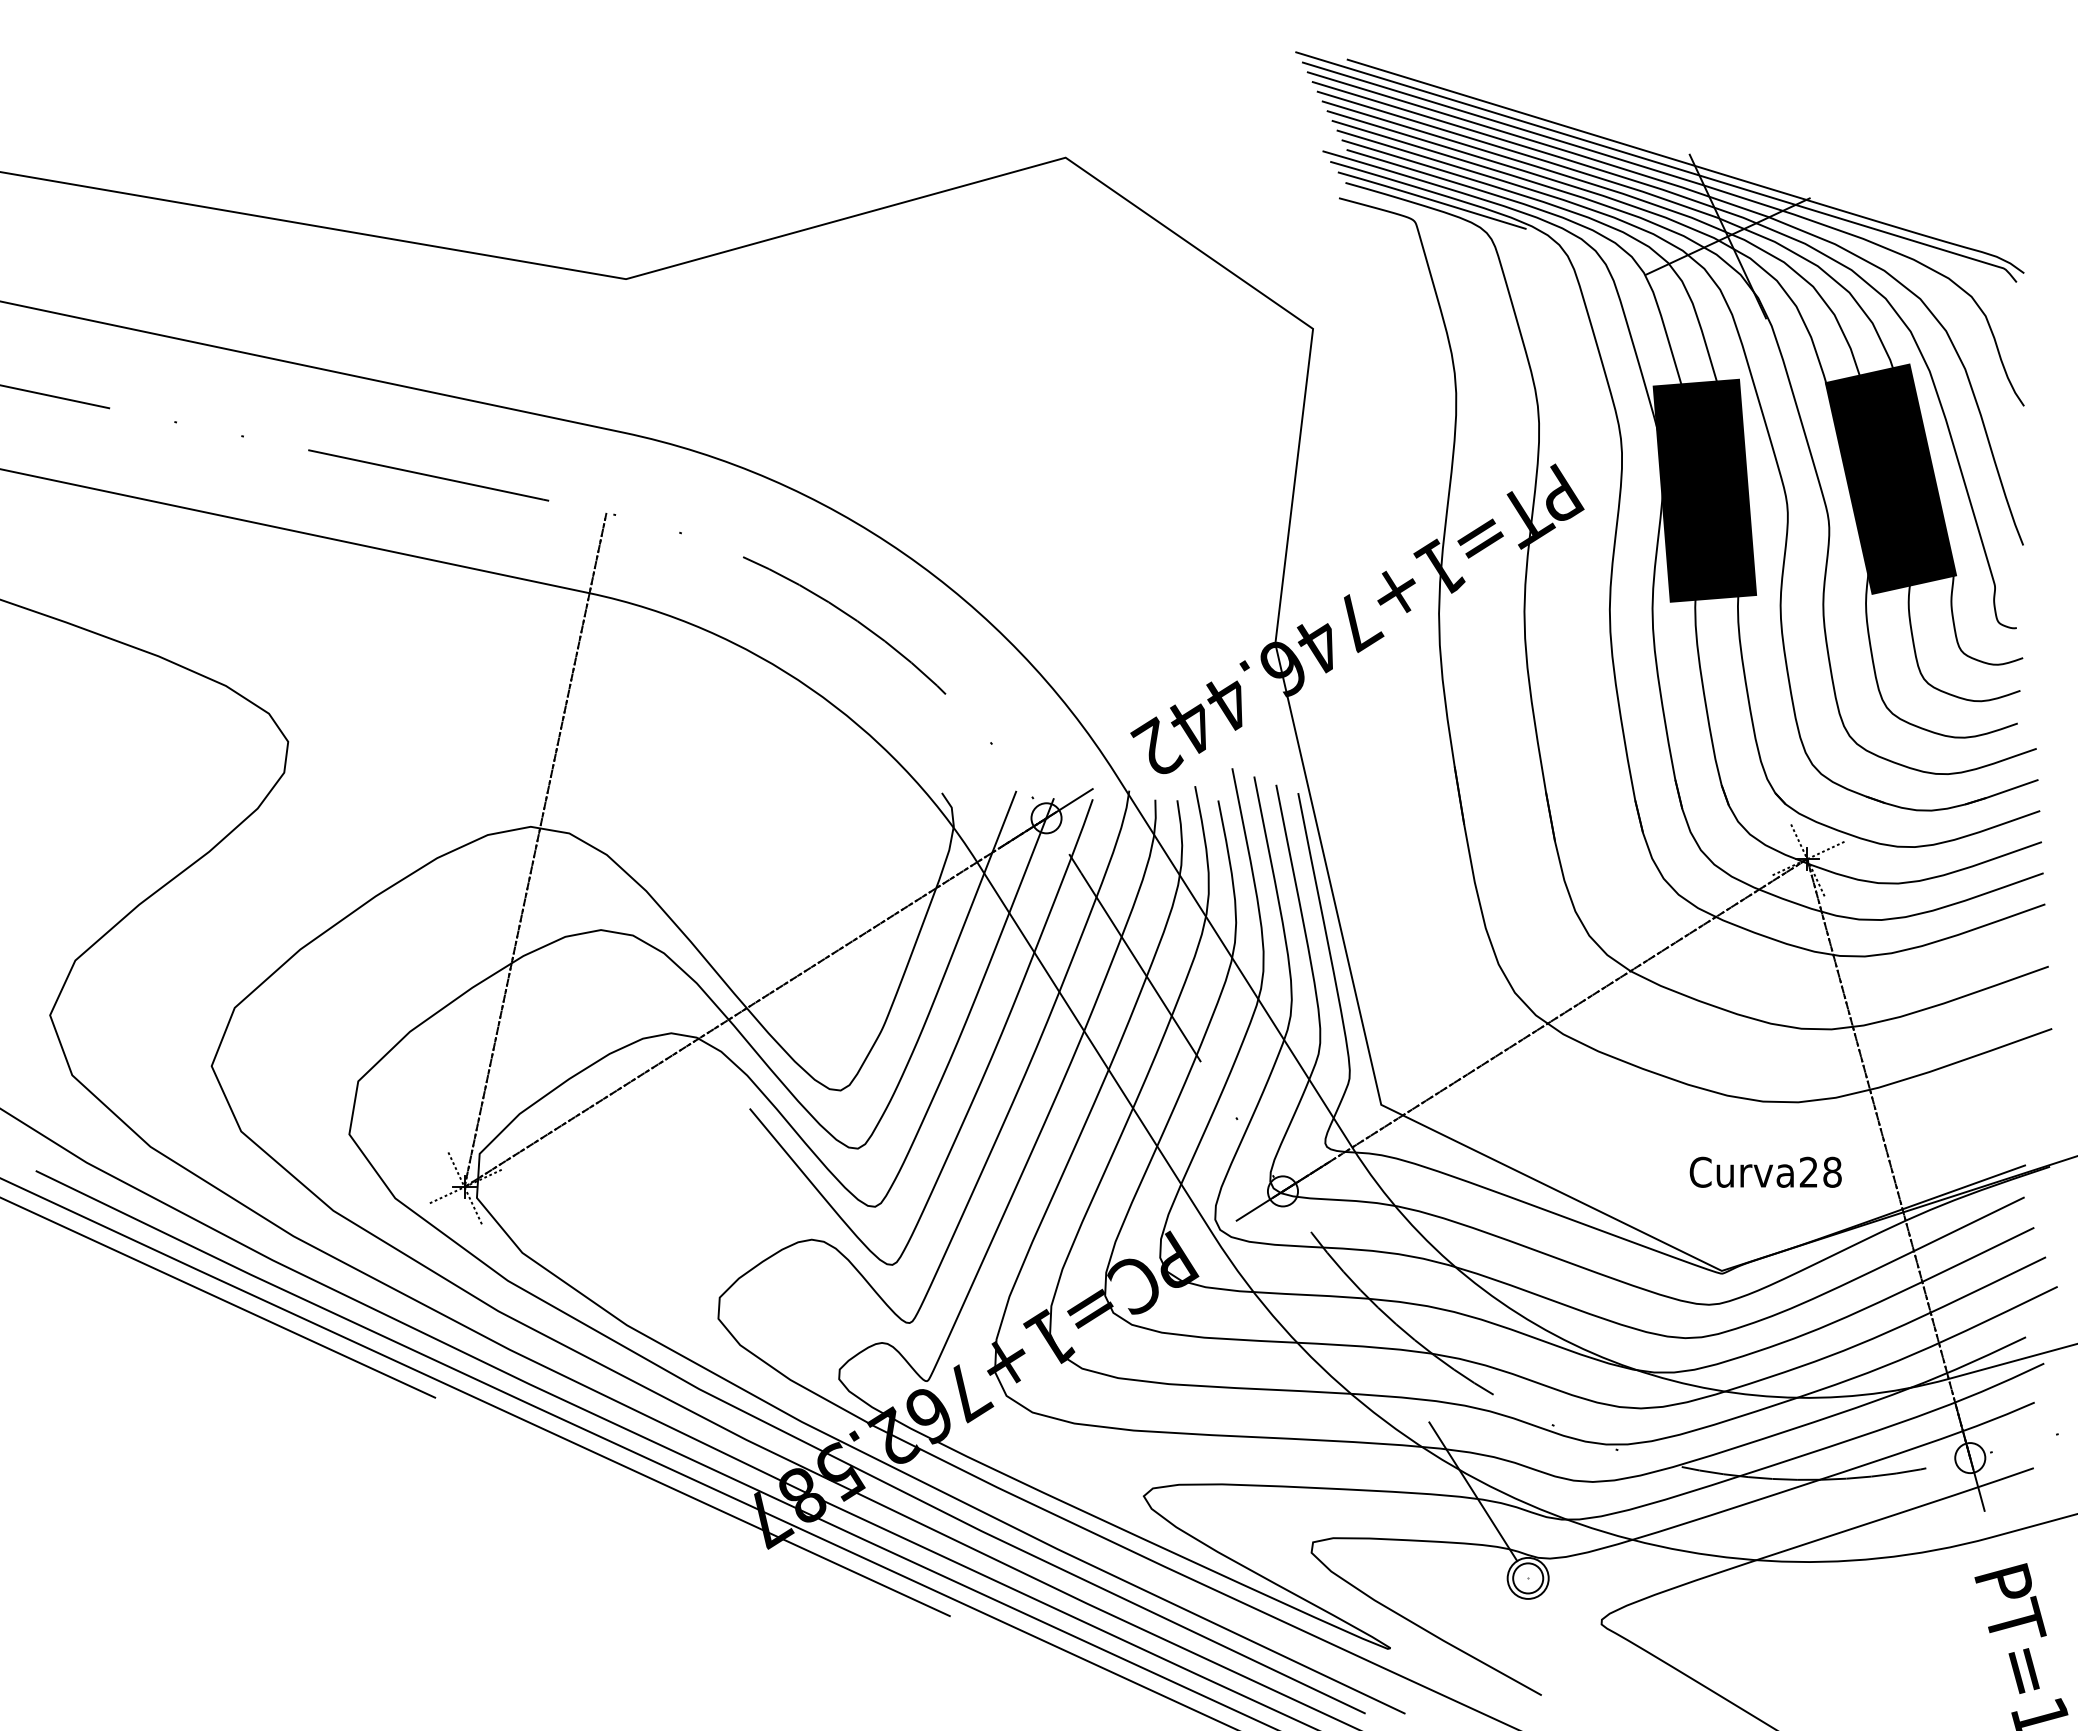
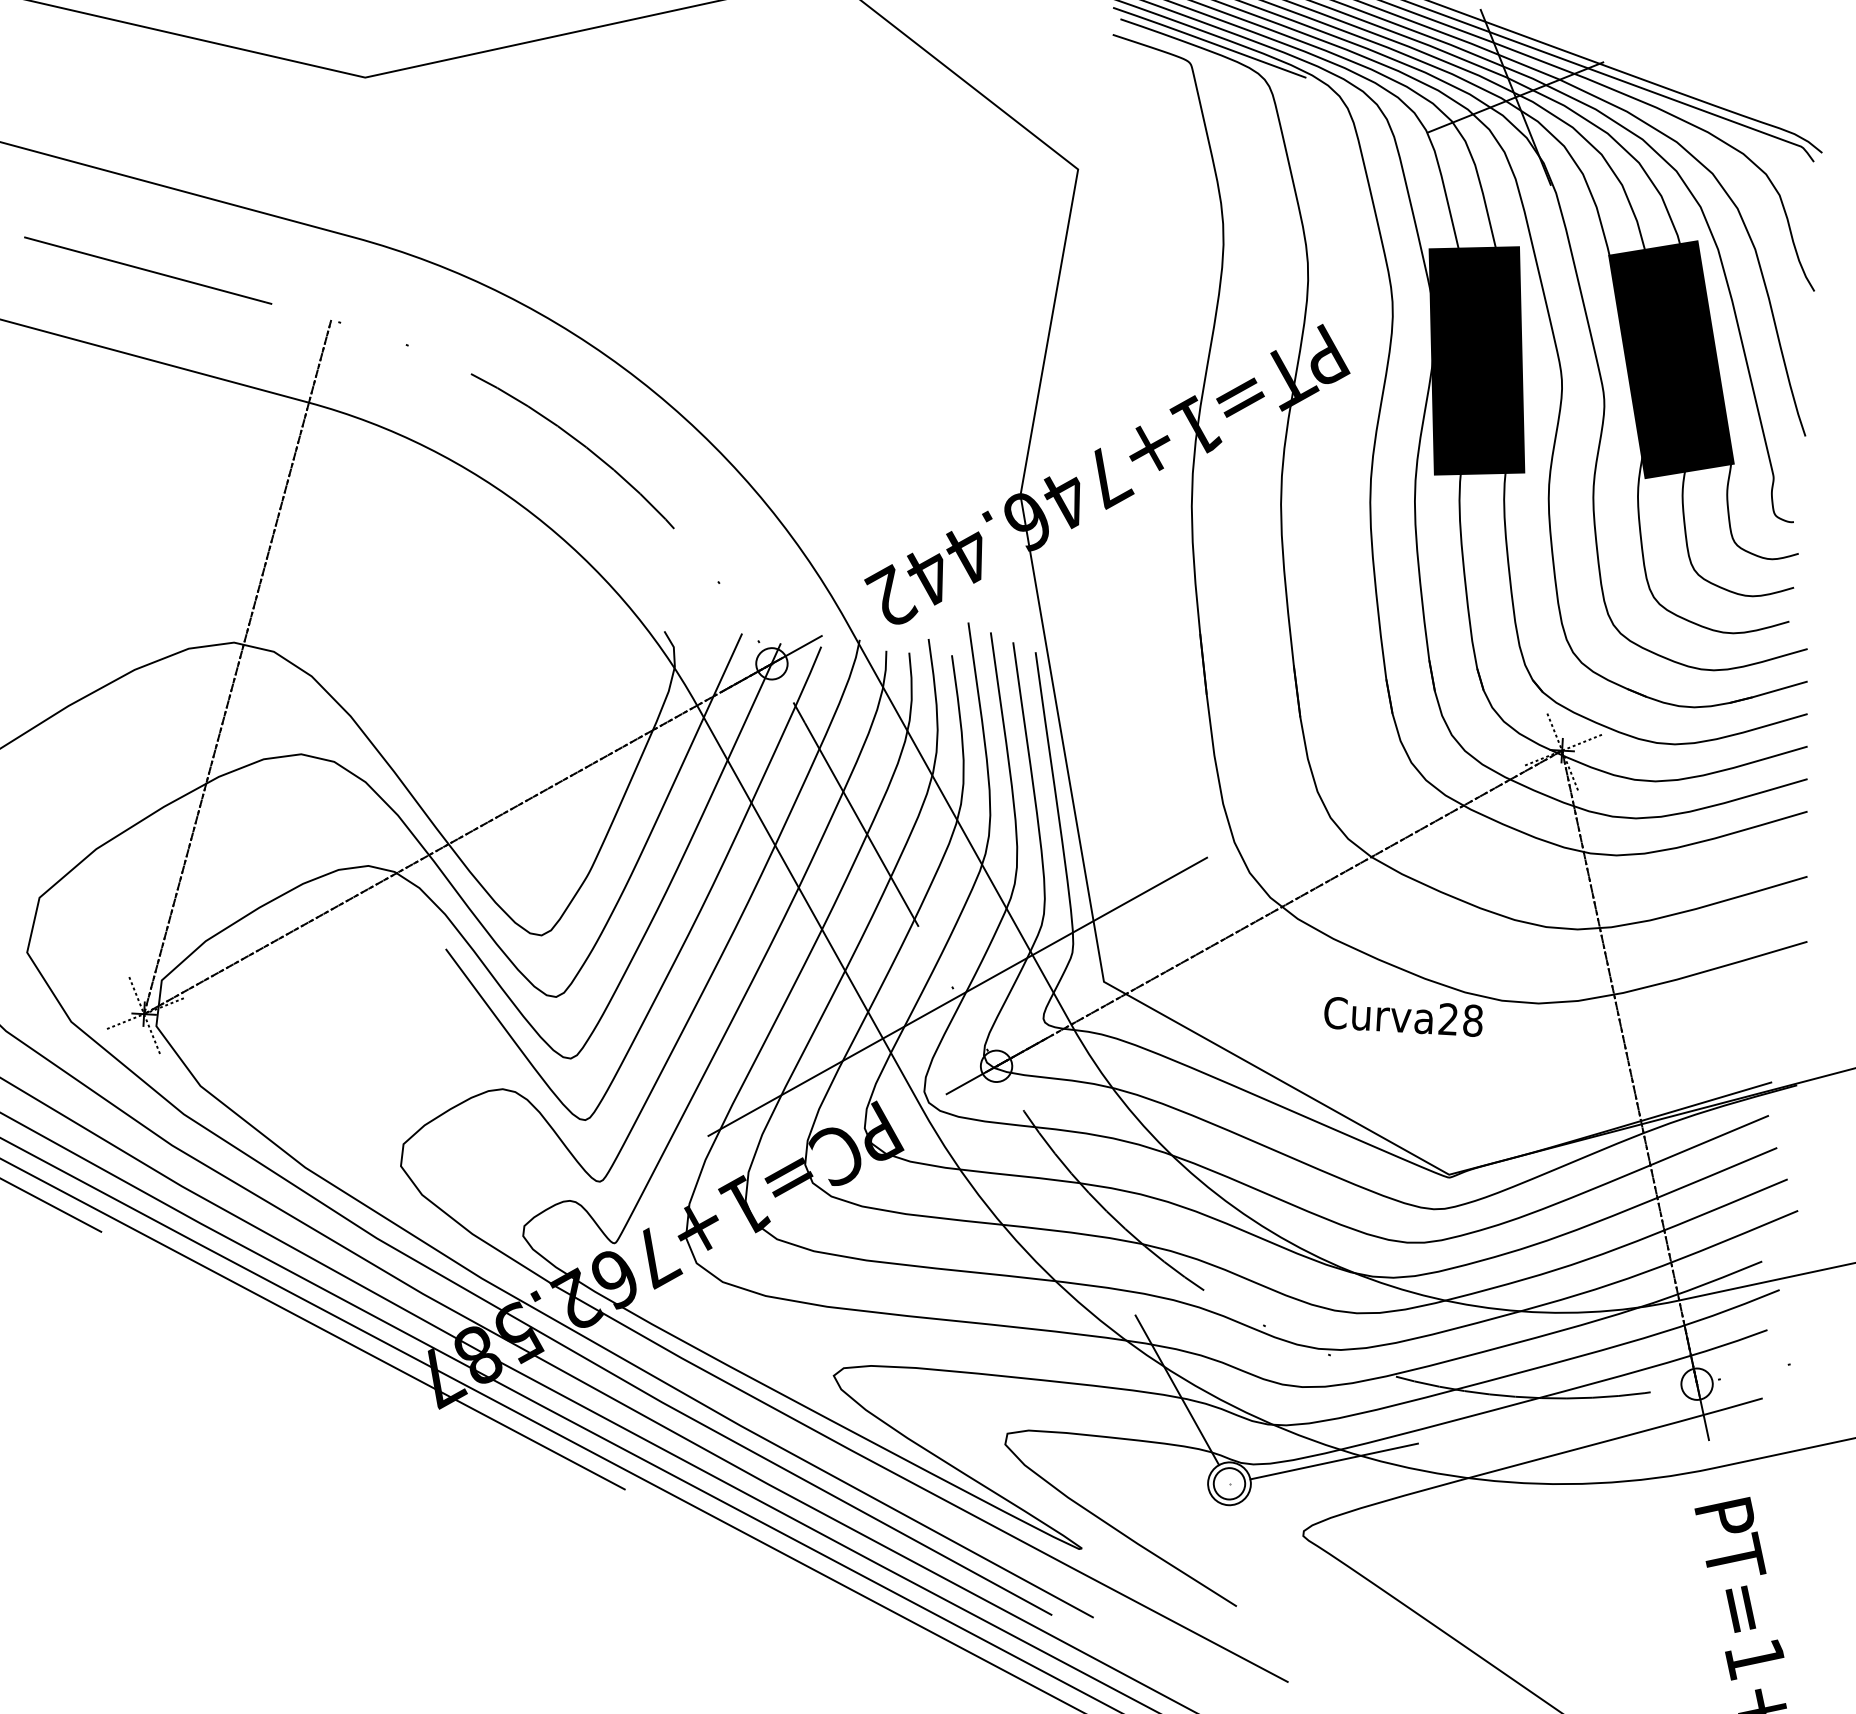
line: (1242, 1126) -> (958, 996), added
text: (1765, 1171) -> (1403, 1015), moved
line: (1627, 1551) -> (1334, 1461), added

